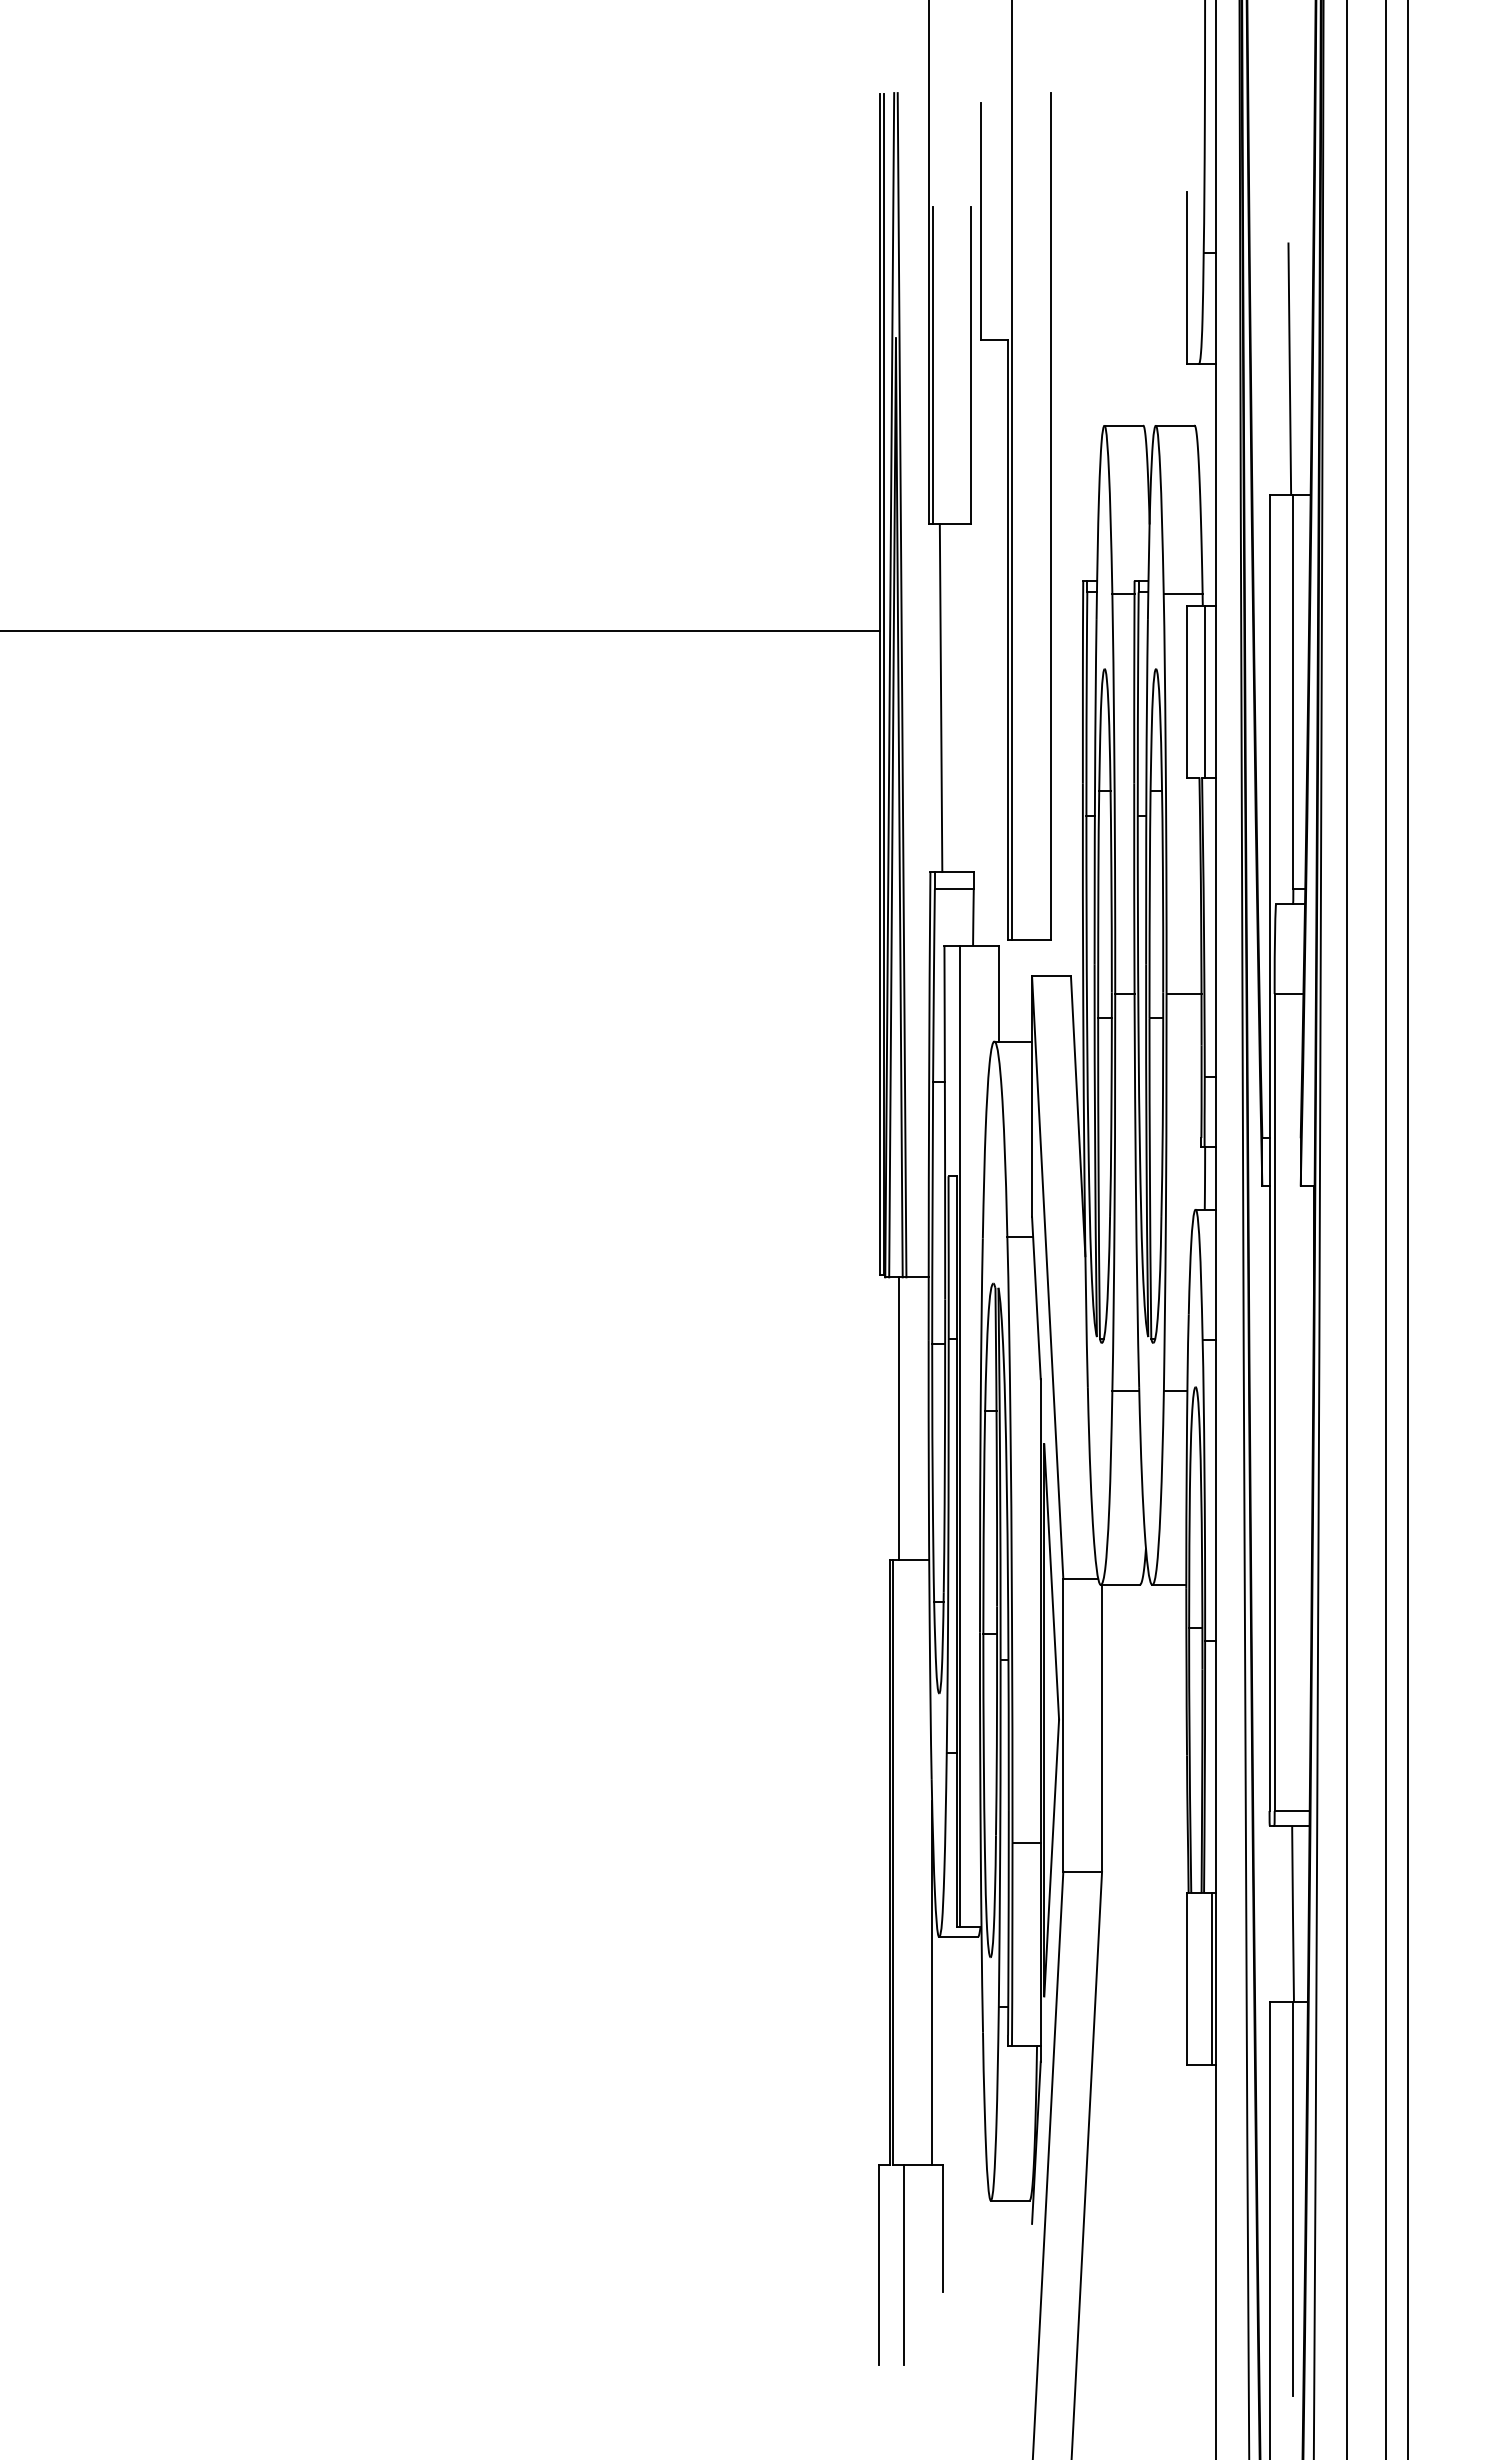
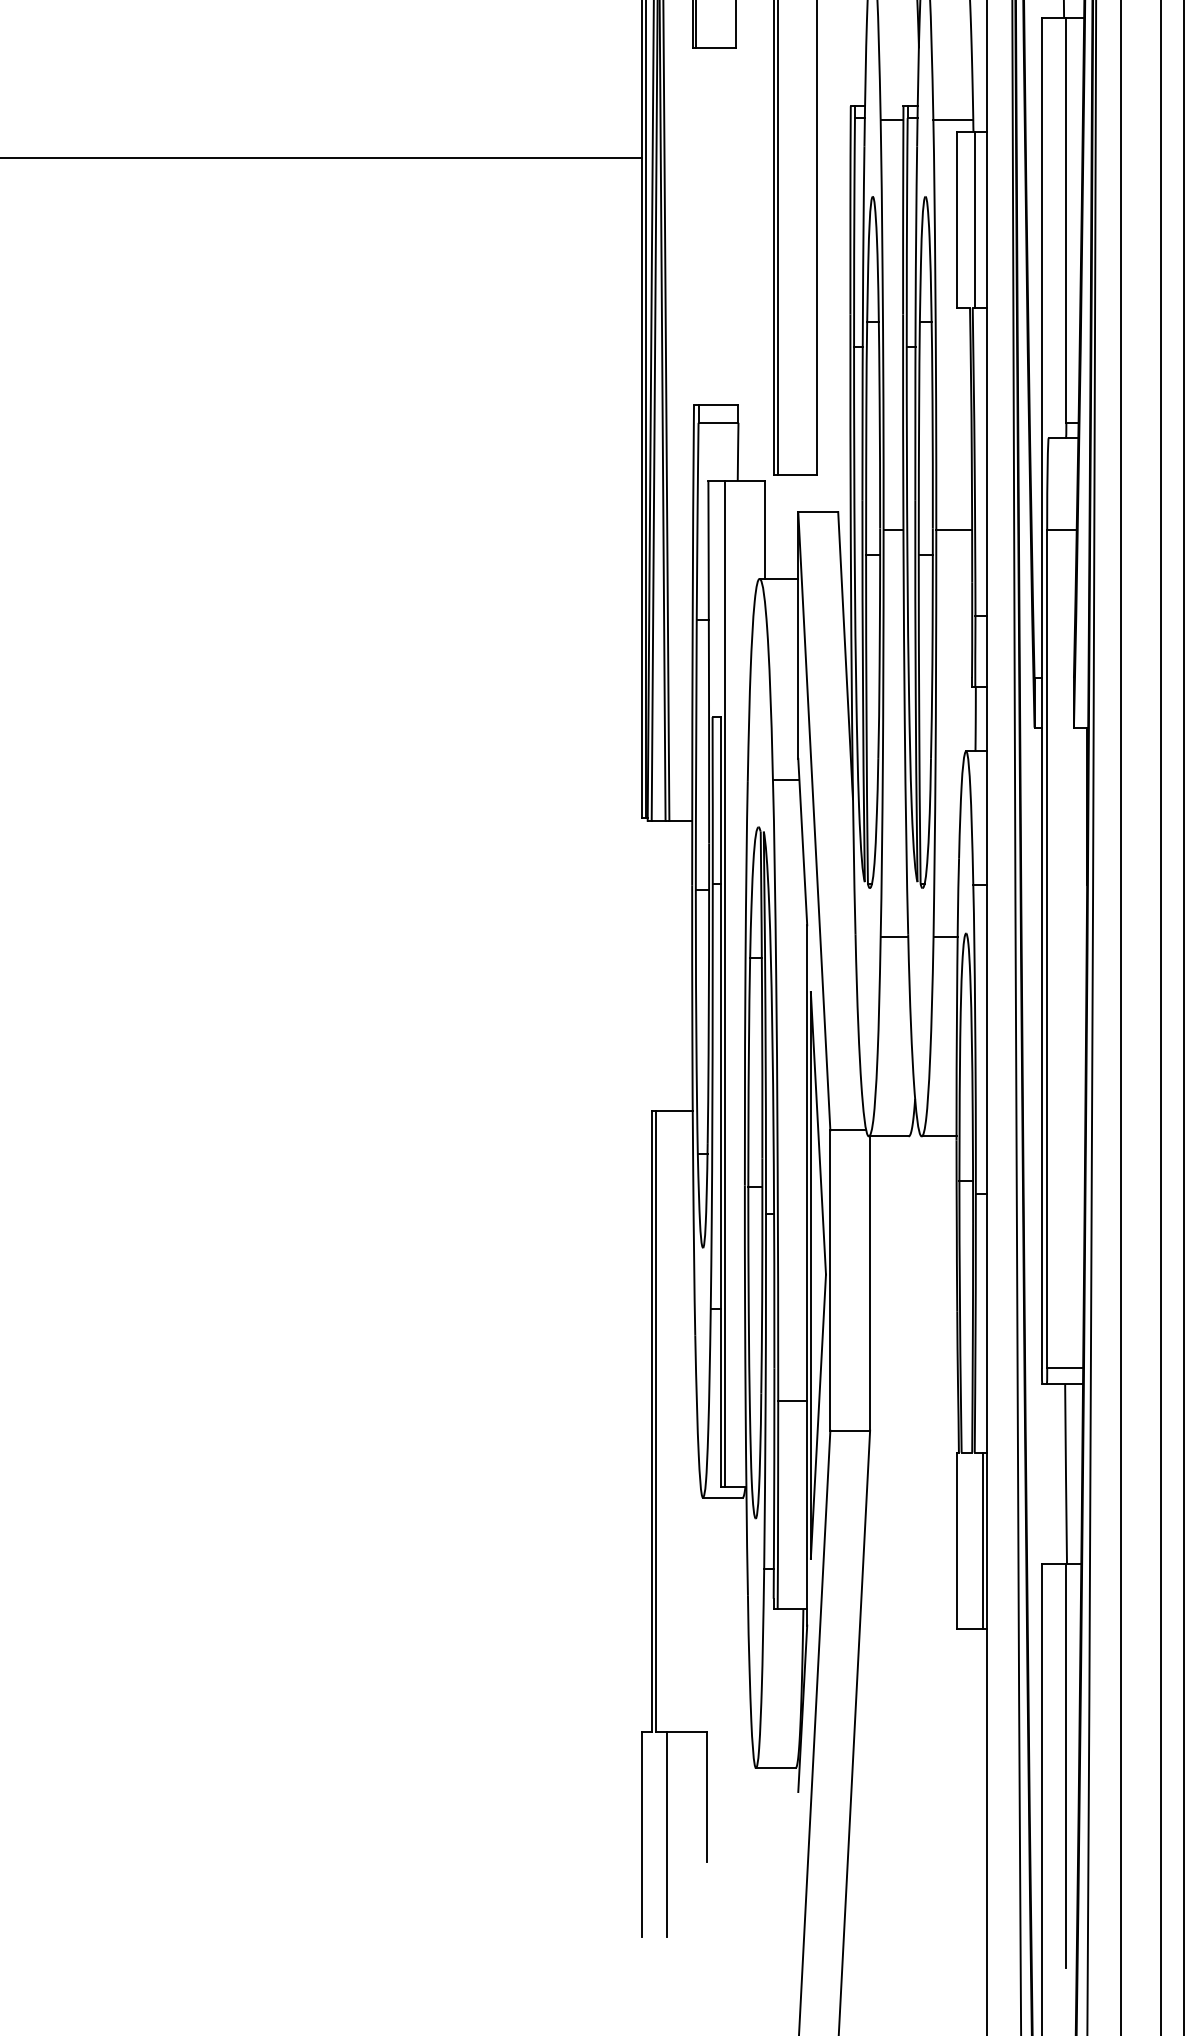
line: (940, 698) -> (704, 226), removed
line: (898, 1418) -> (661, 965), removed
line: (932, 1982) -> (696, 1544), removed

